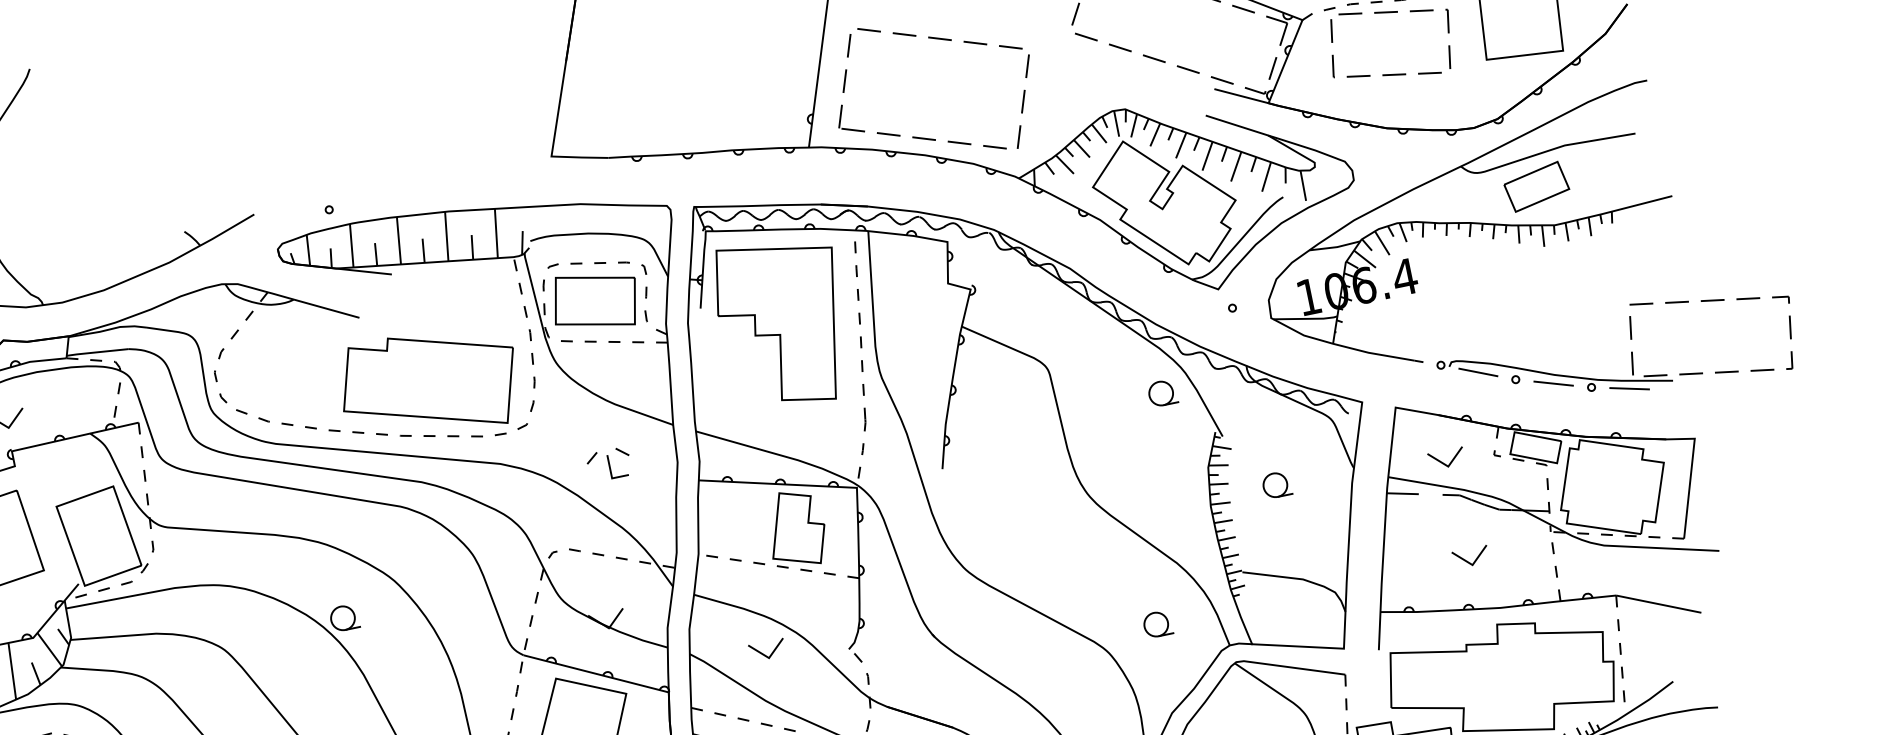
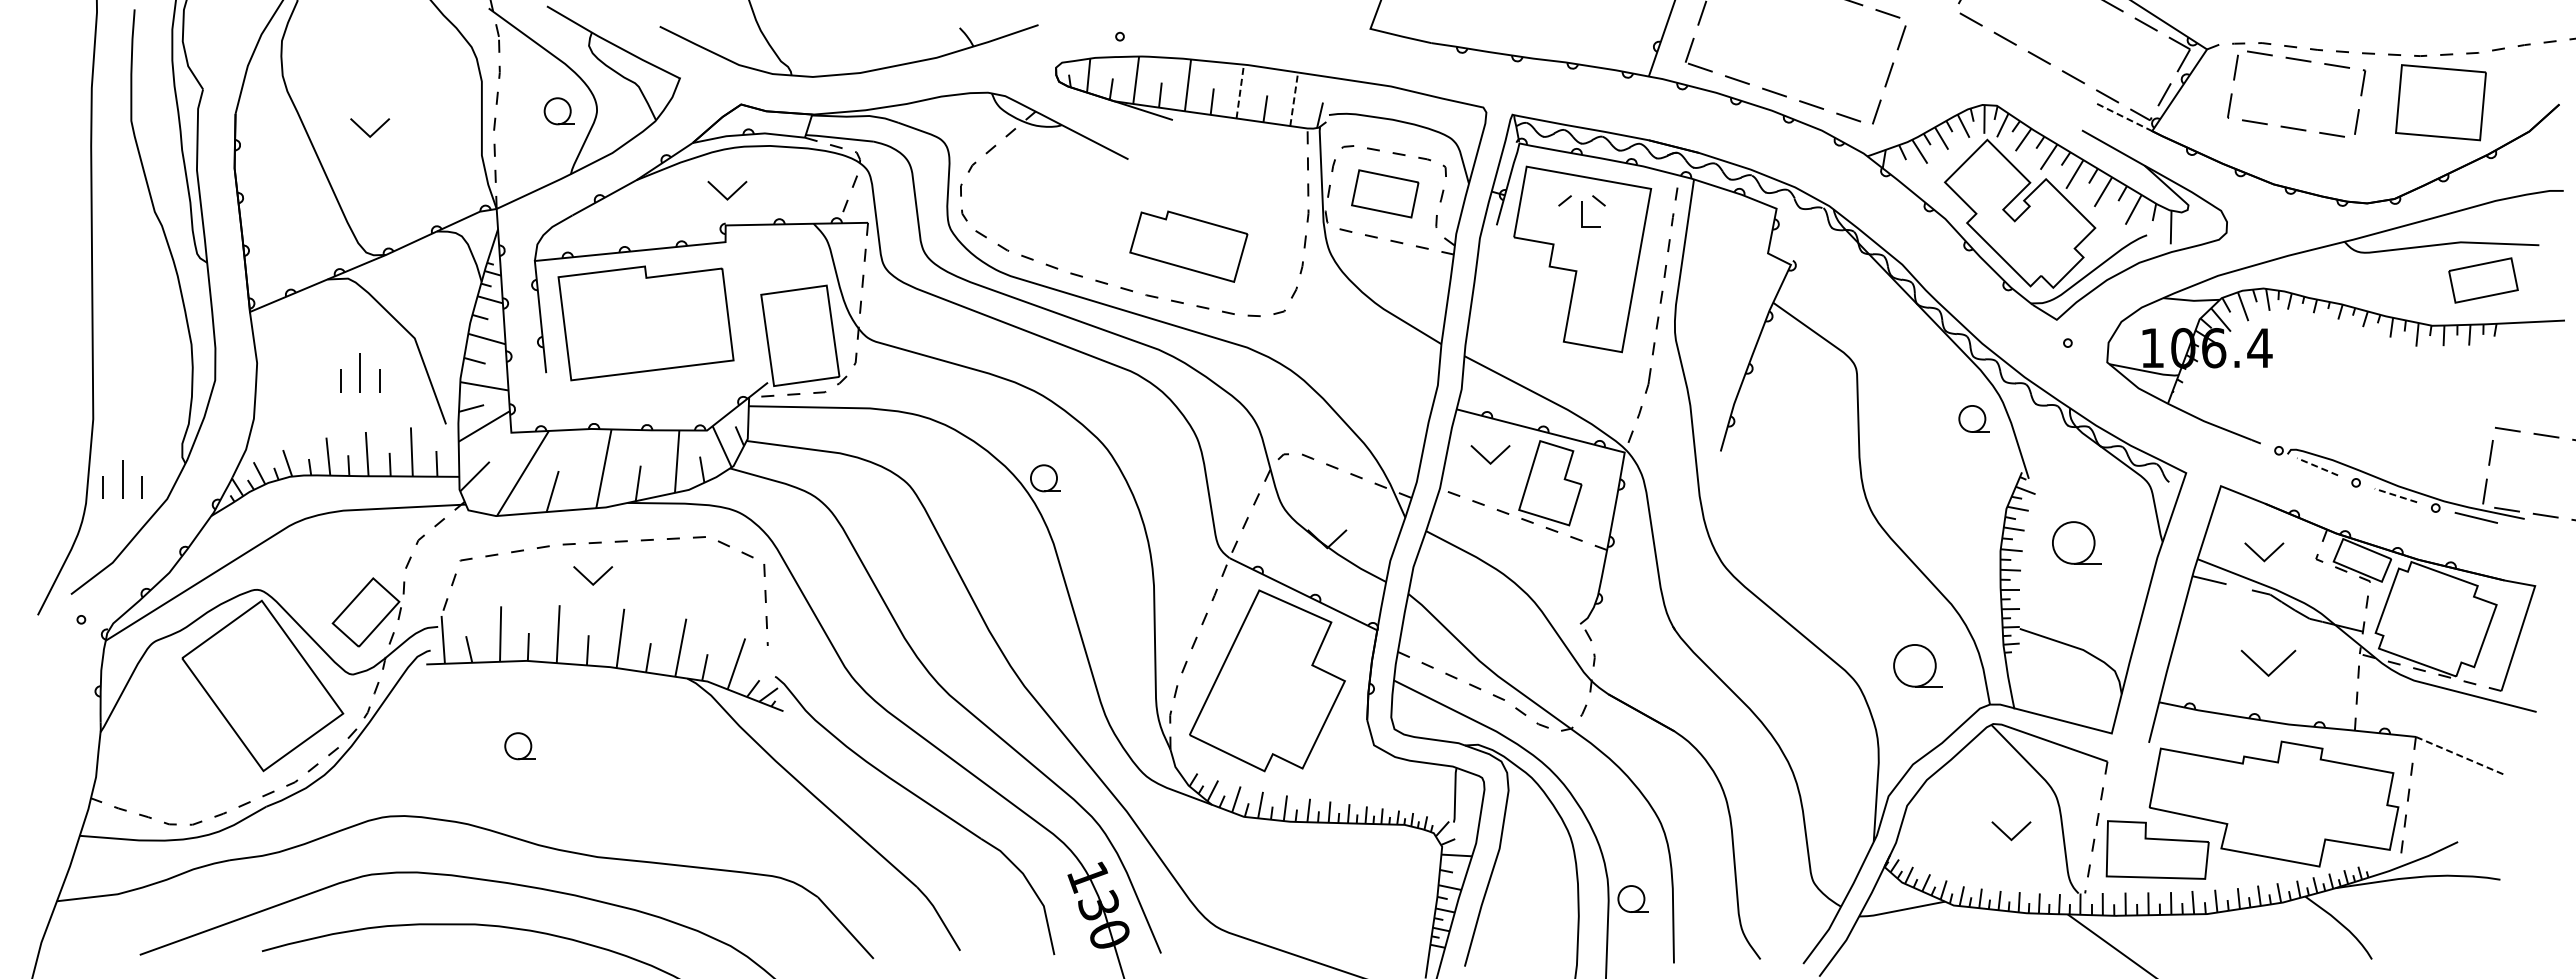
line: (1241, 96) -> (2124, 117), solid -> dashed
part: (1536, 186) -> (2483, 280), moved
line: (496, 232) -> (1294, 98), solid -> dashed
line: (446, 236) -> (1240, 91), solid -> dashed
part: (594, 300) -> (1384, 193), size x0.7
line: (1478, 372) -> (2317, 466), solid -> dashed
line: (1553, 383) -> (2395, 495), solid -> dashed
part: (429, 384) -> (1188, 246), size x0.6
part: (608, 464) -> (1581, 211), moved
part: (1276, 484) -> (2075, 542), size x1.6
part: (1470, 557) -> (2268, 663), size x1.4
line: (1658, 604) -> (2459, 755), solid -> dashed
part: (1156, 624) -> (1916, 665), size x1.6
part: (767, 649) -> (1490, 454), moved

